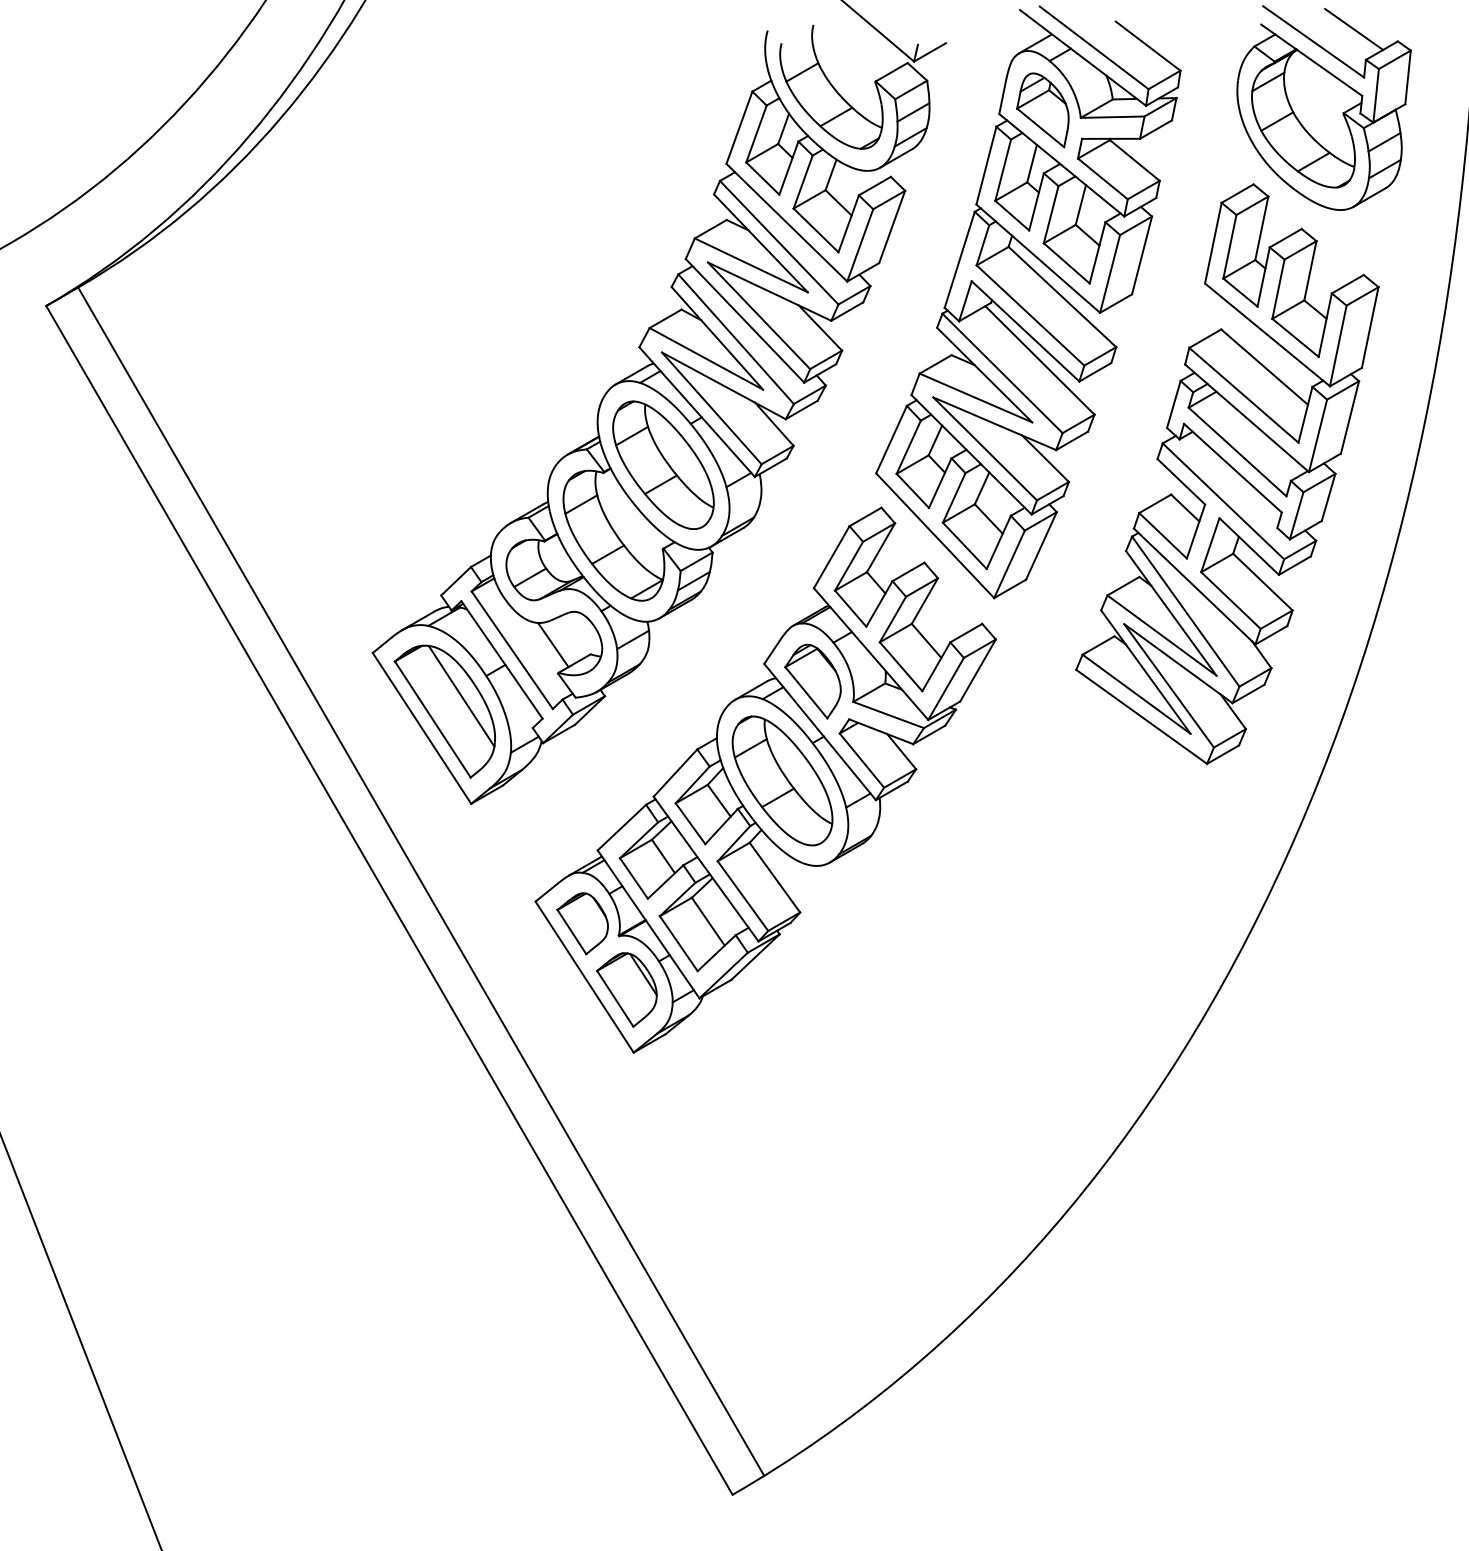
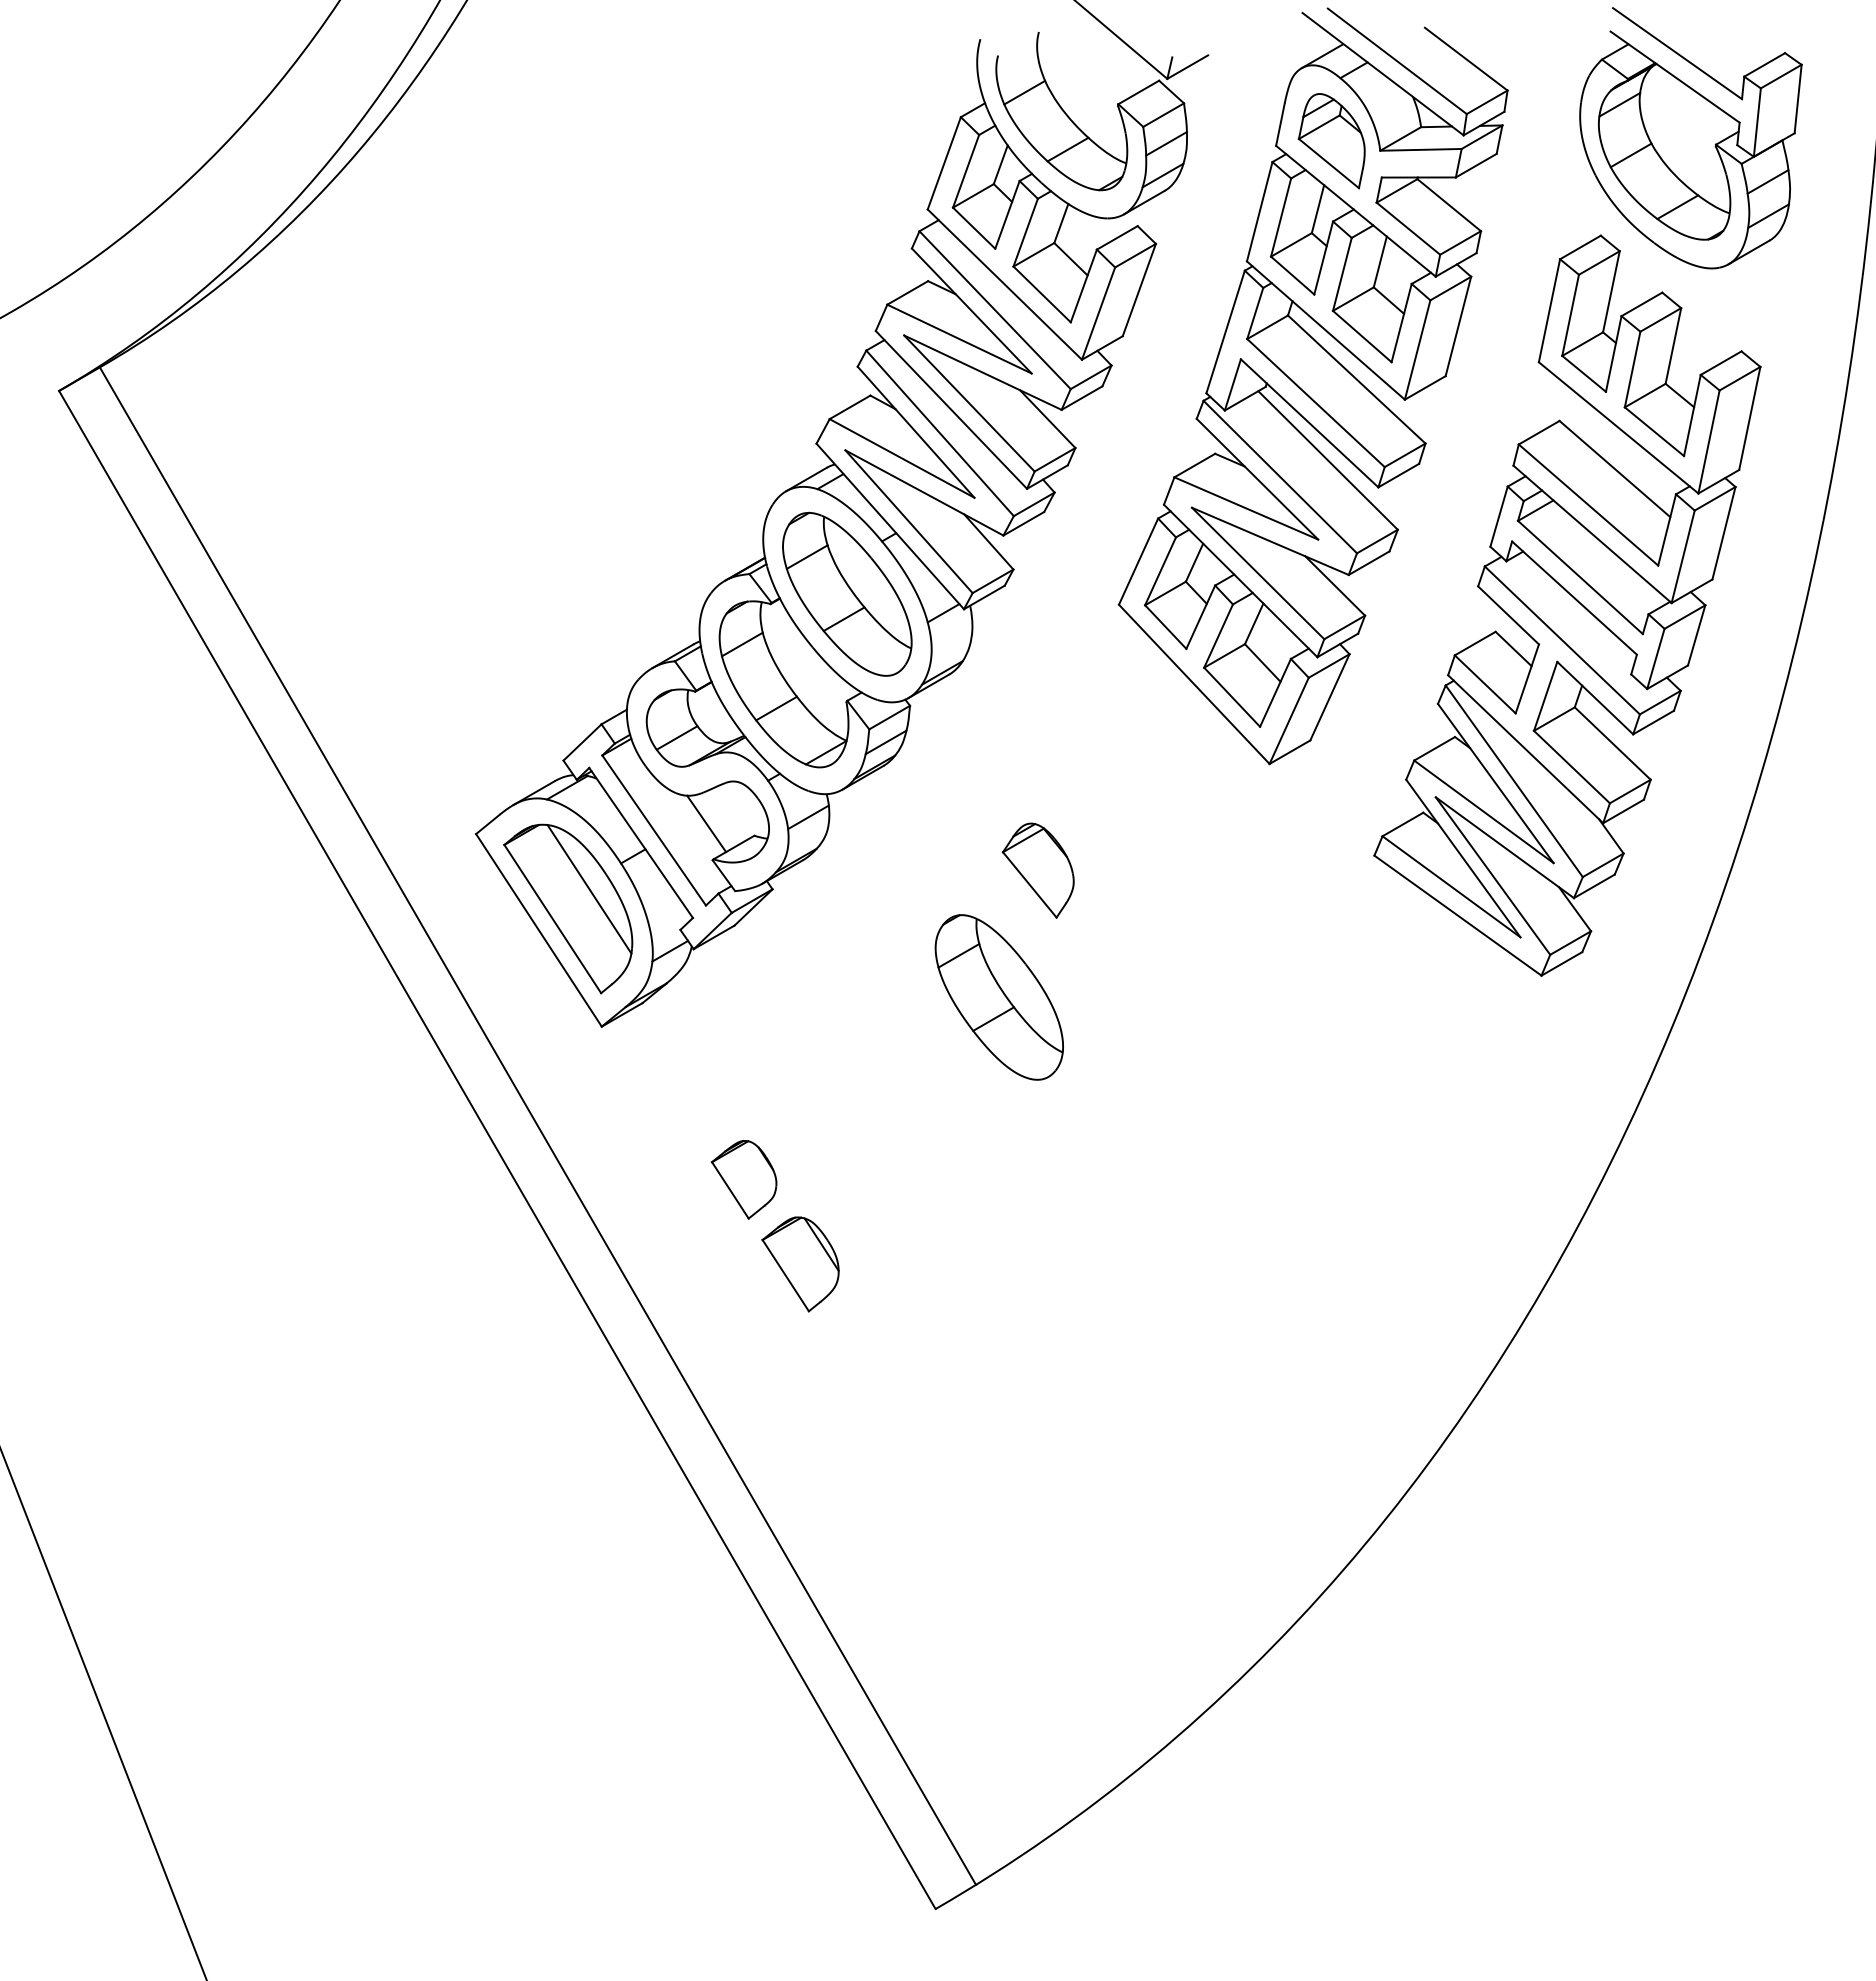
line: (1354, 29) -> (1729, 37), removed
part: (765, 780) -> (977, 996), removed

